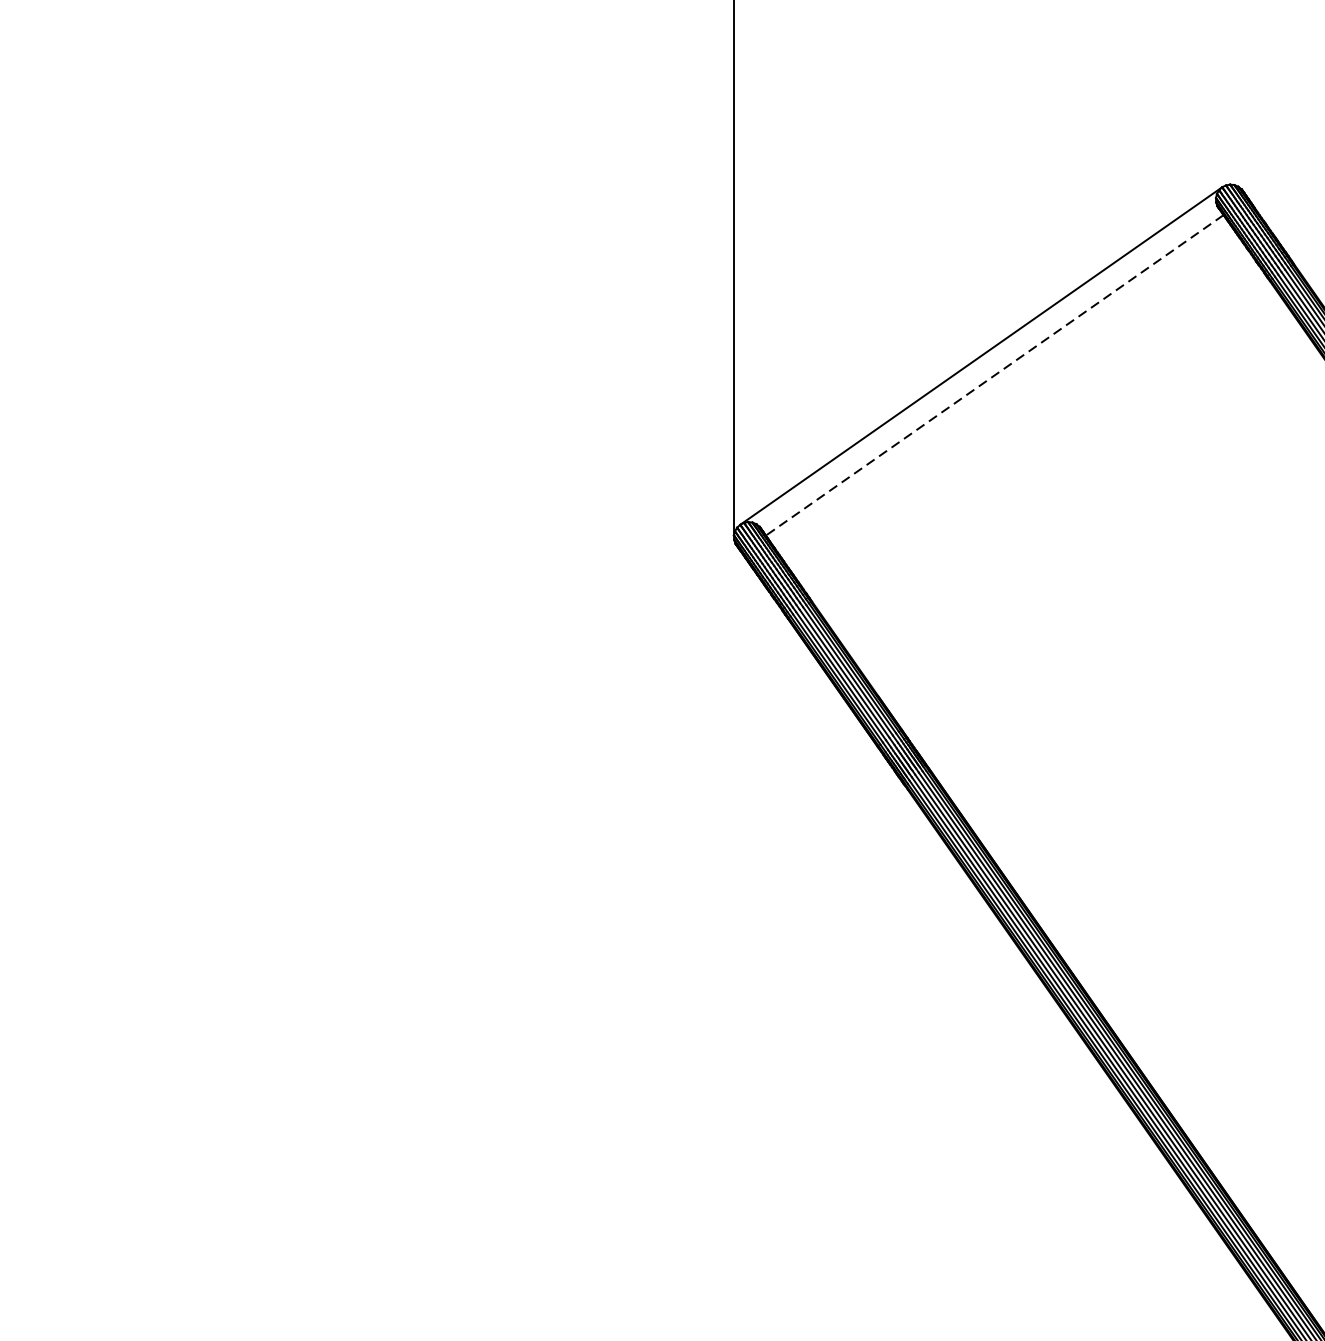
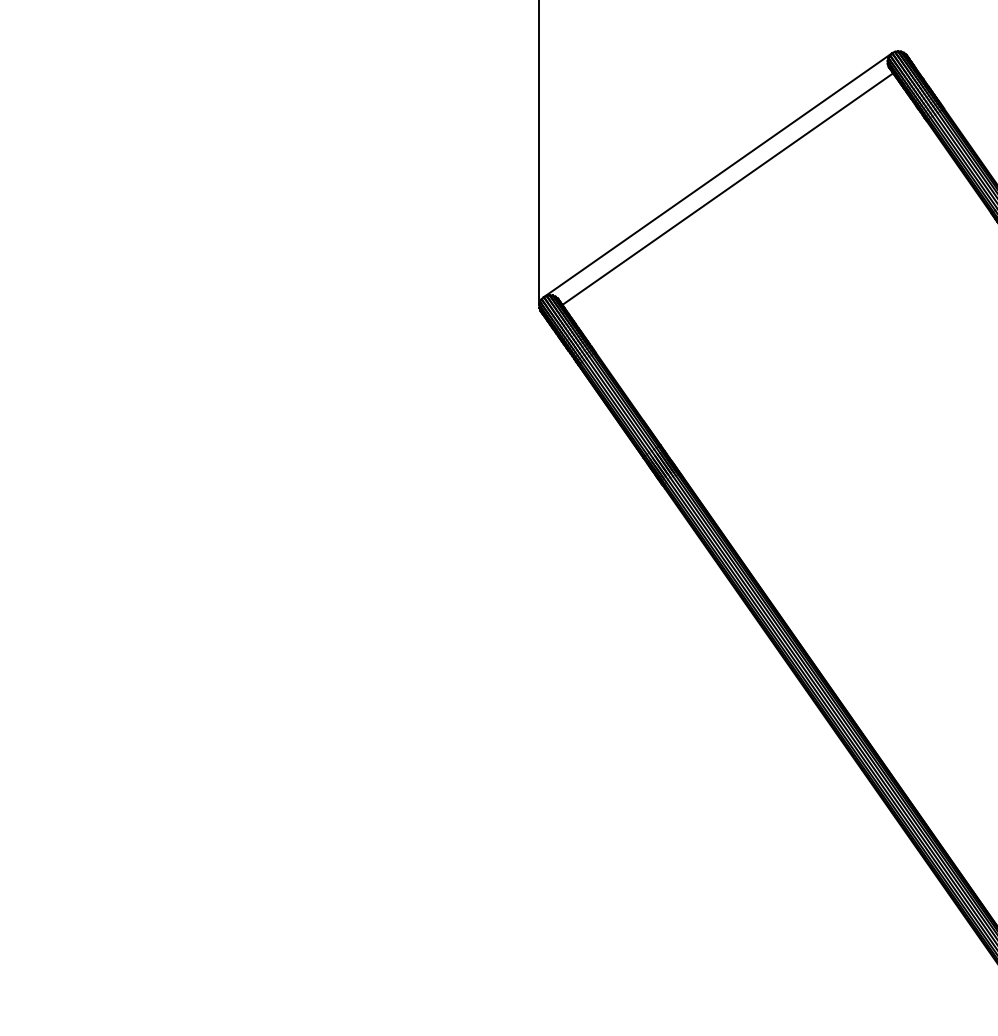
line: (994, 375) -> (727, 189), dashed -> solid

